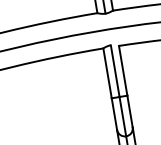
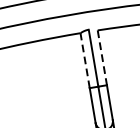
line: (123, 71) -> (102, 58), solid -> dashed
line: (107, 72) -> (85, 59), solid -> dashed

